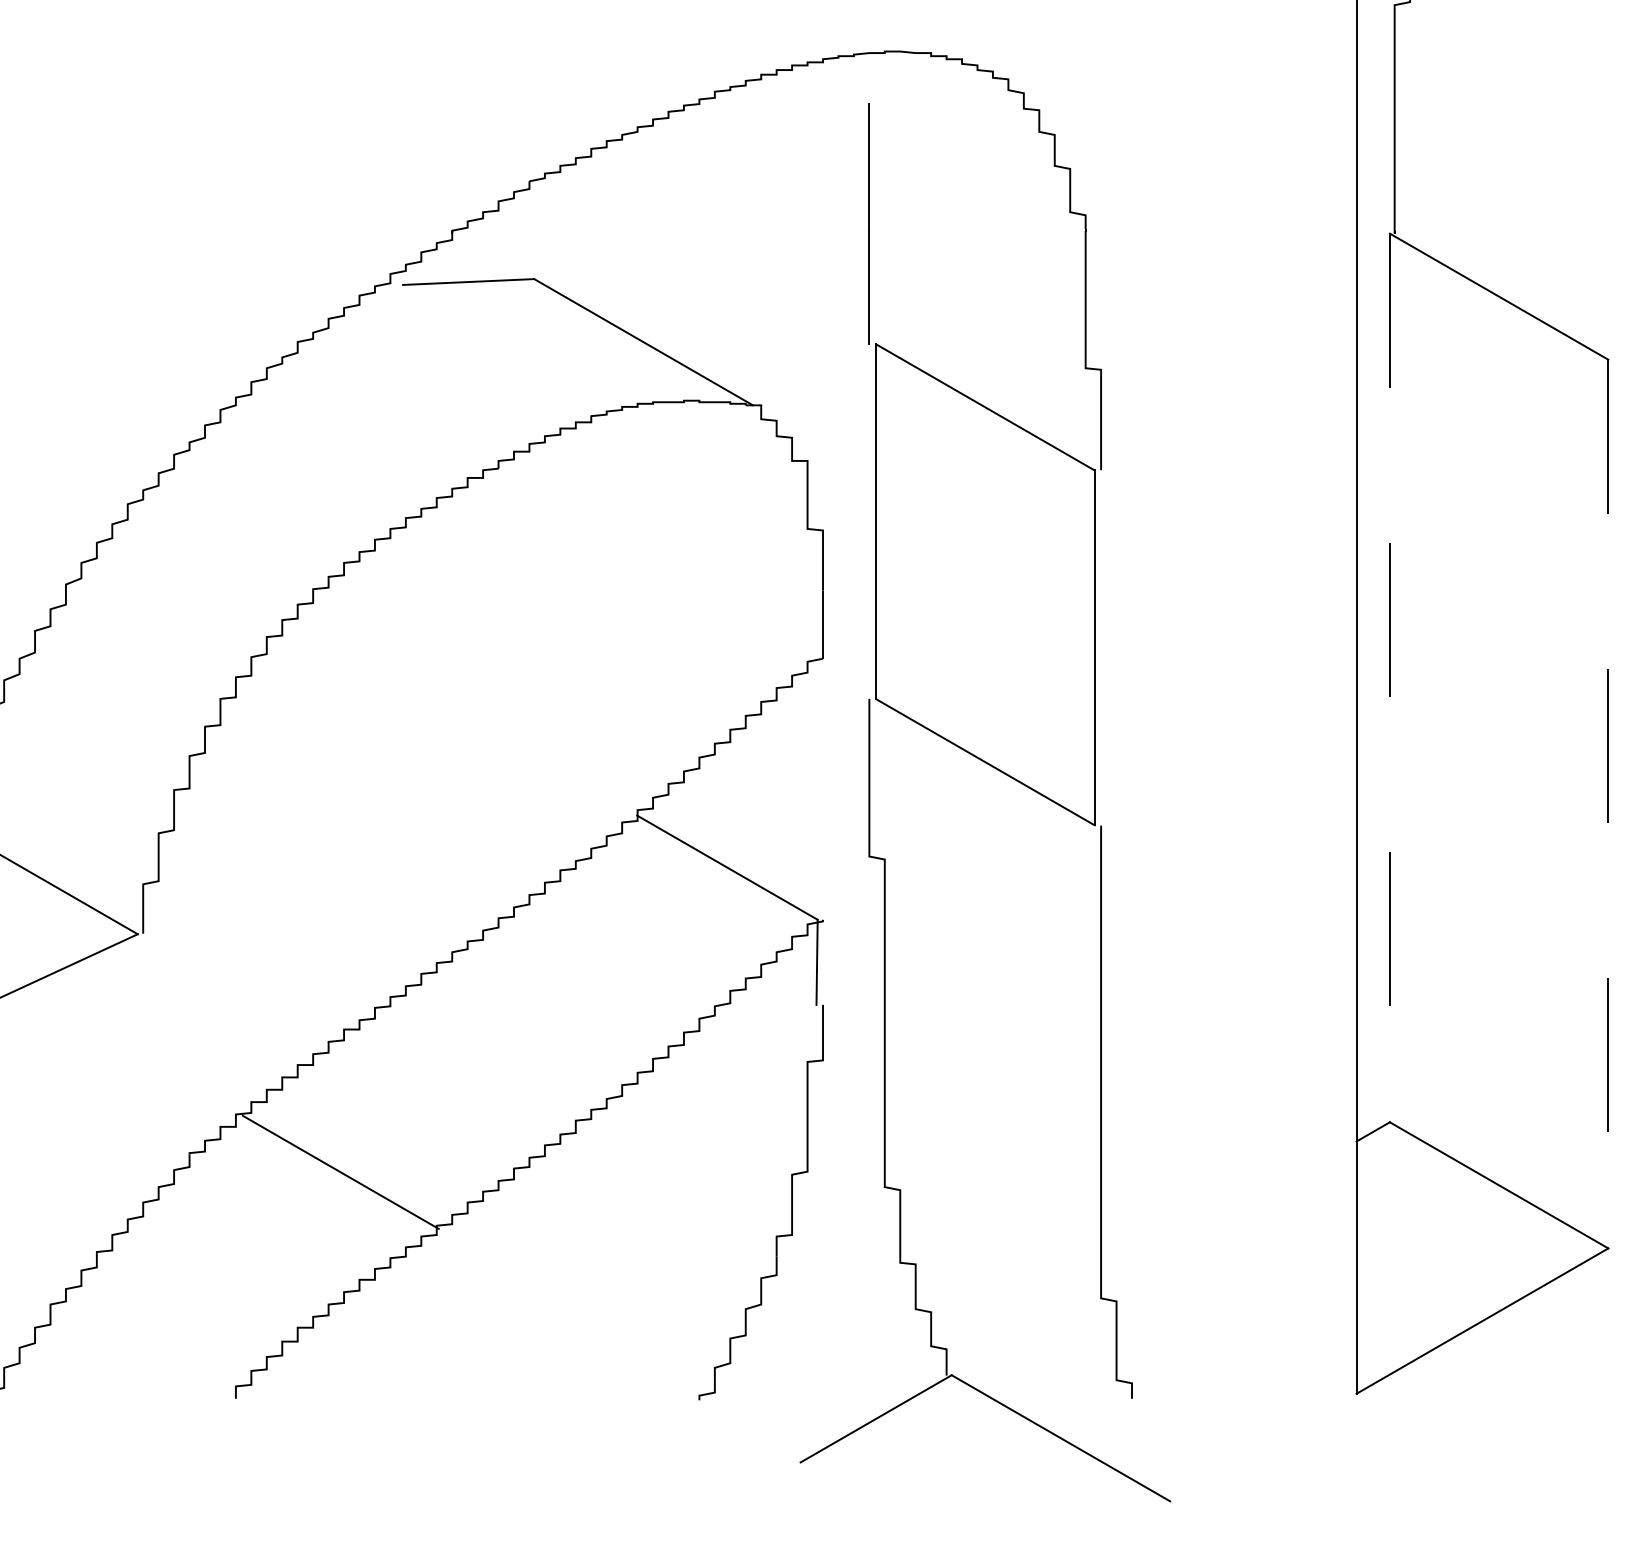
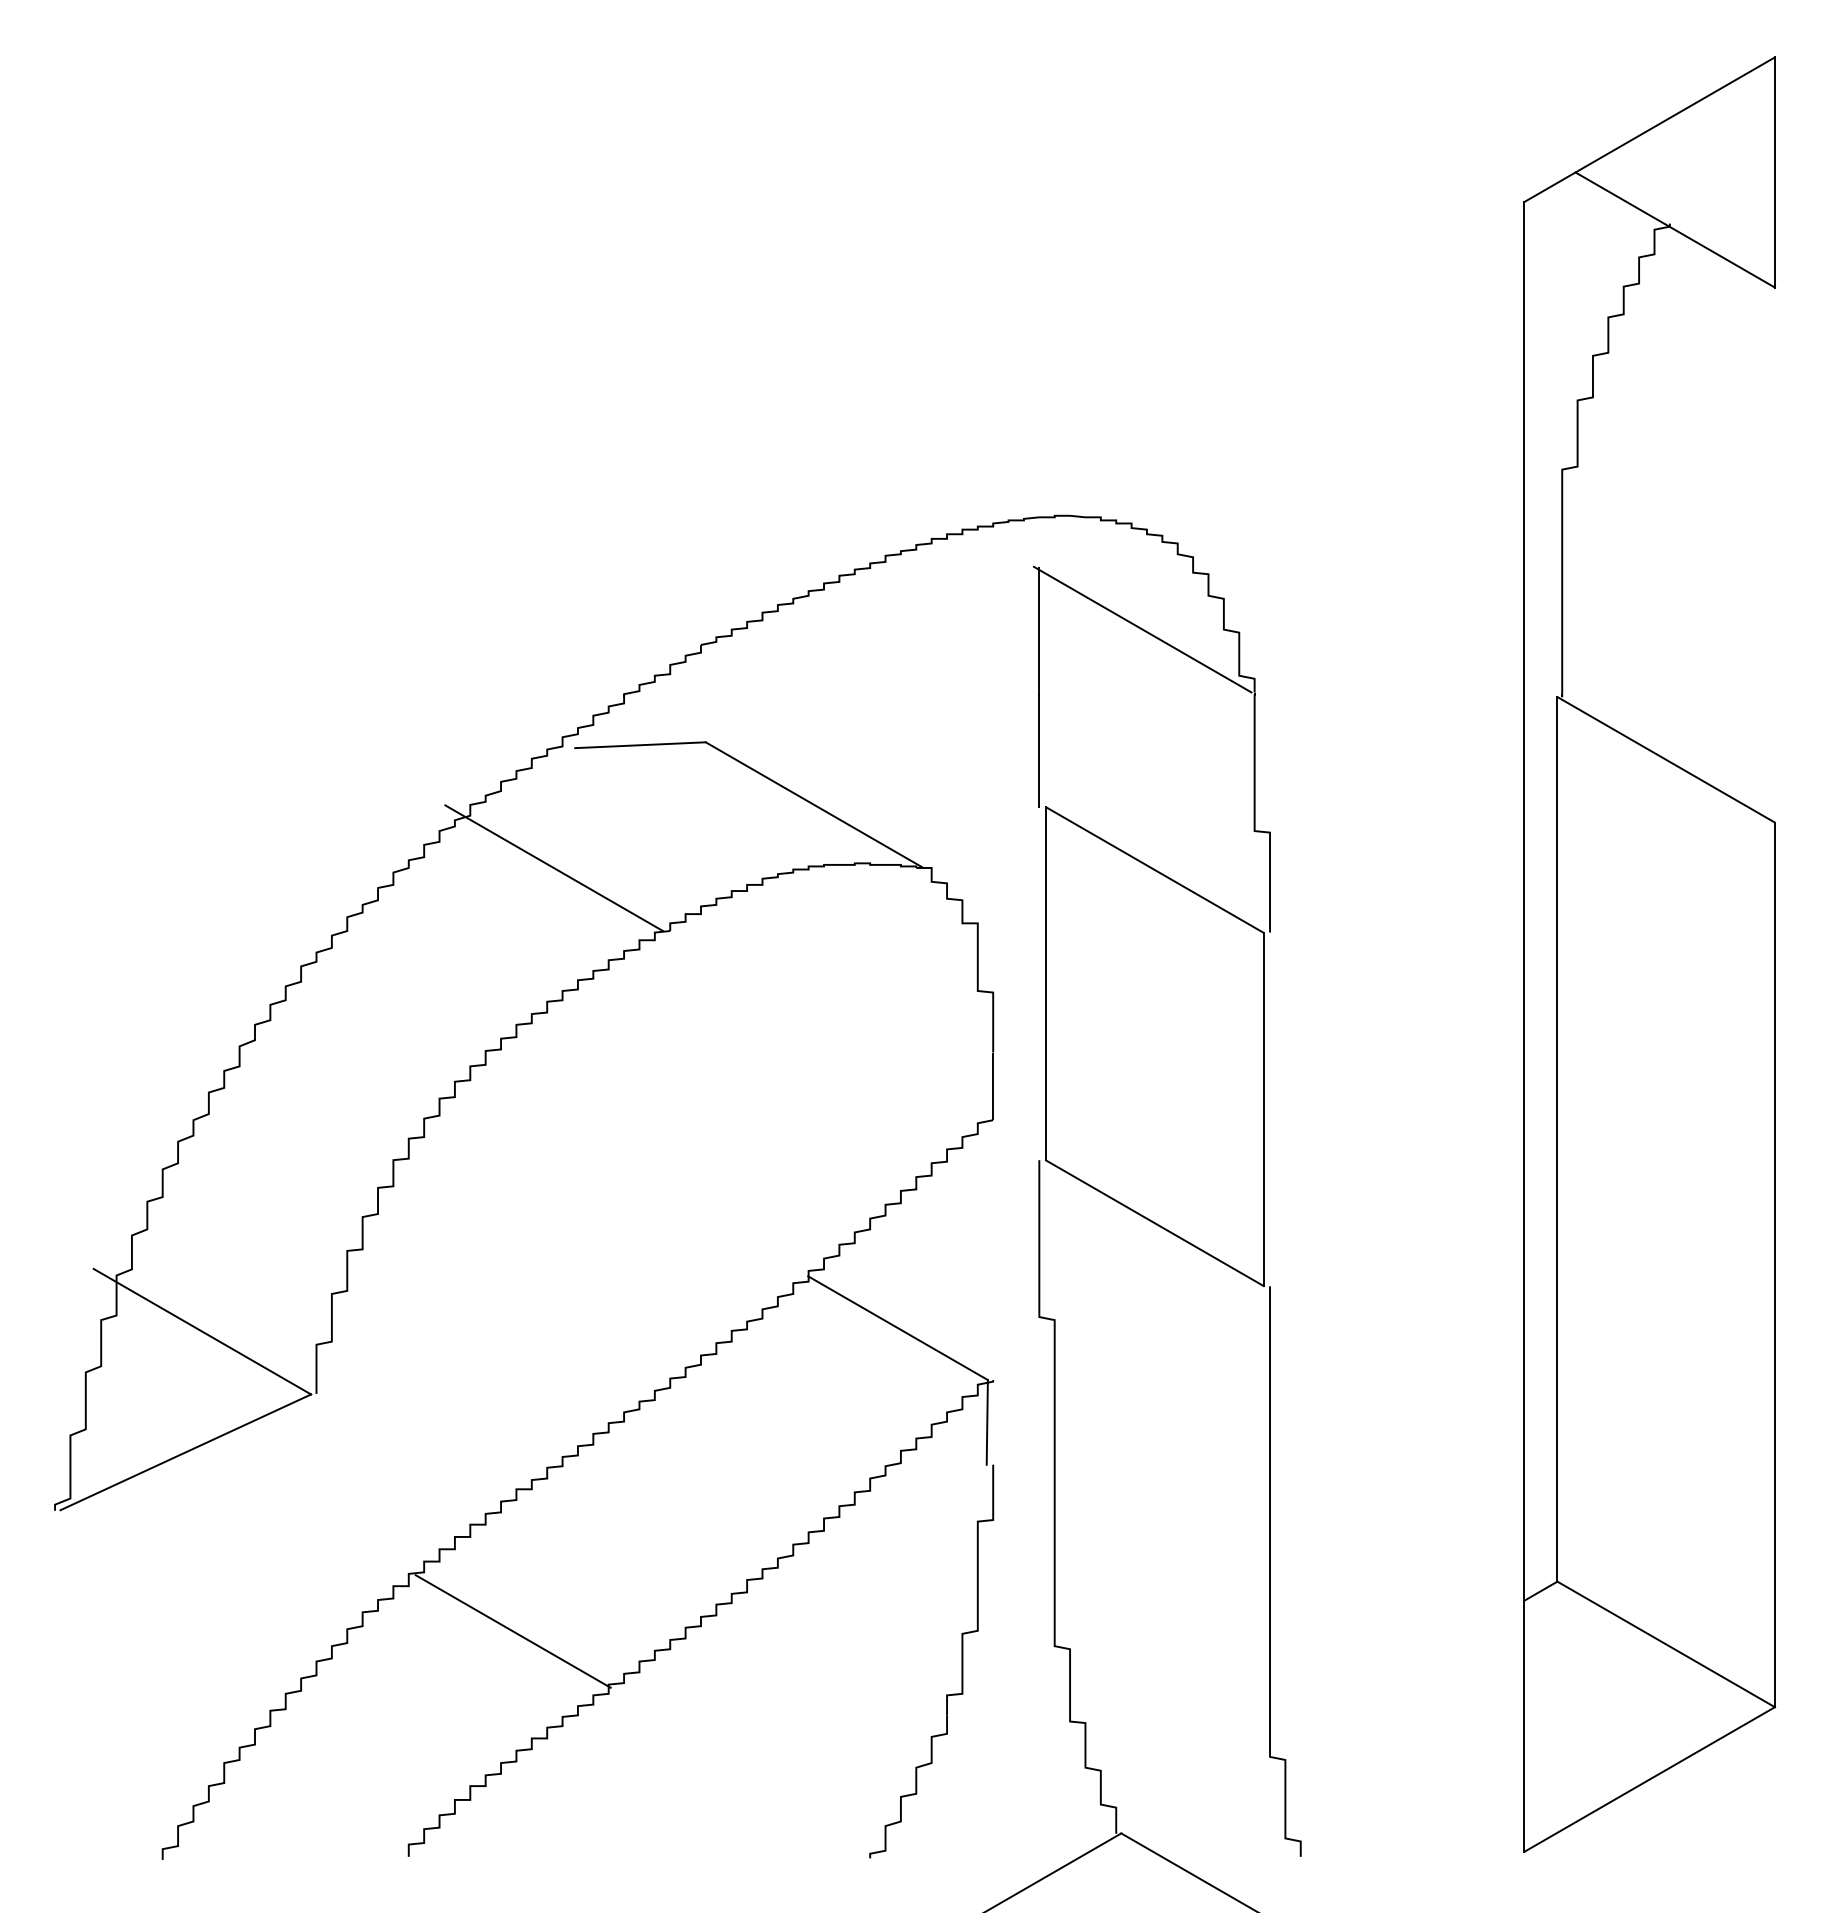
line: (973, 165) -> (1142, 629), added
line: (381, 404) -> (553, 867), added
line: (1389, 678) -> (1557, 1139), dashed -> solid
line: (1607, 804) -> (1774, 1265), dashed -> solid

